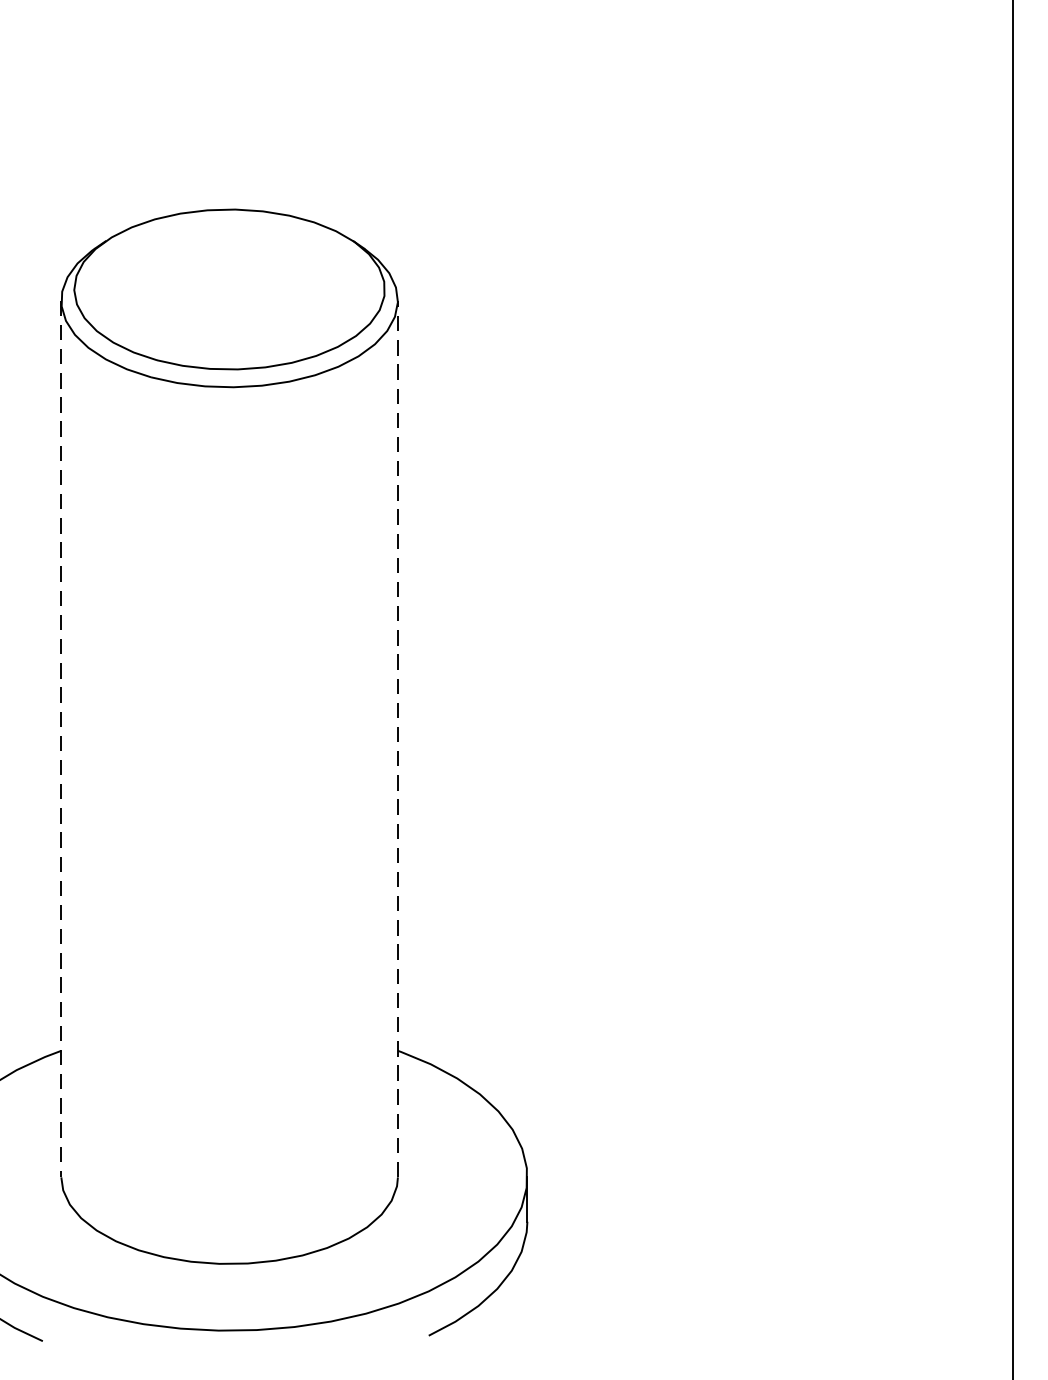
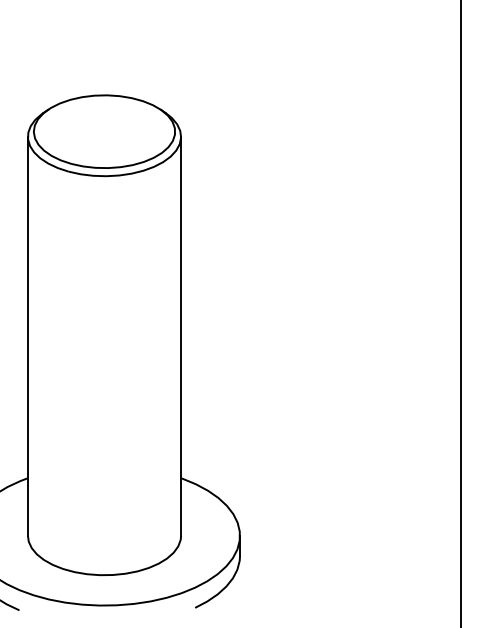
line: (60, 739) -> (27, 336), dashed -> solid
line: (398, 739) -> (181, 336), dashed -> solid

